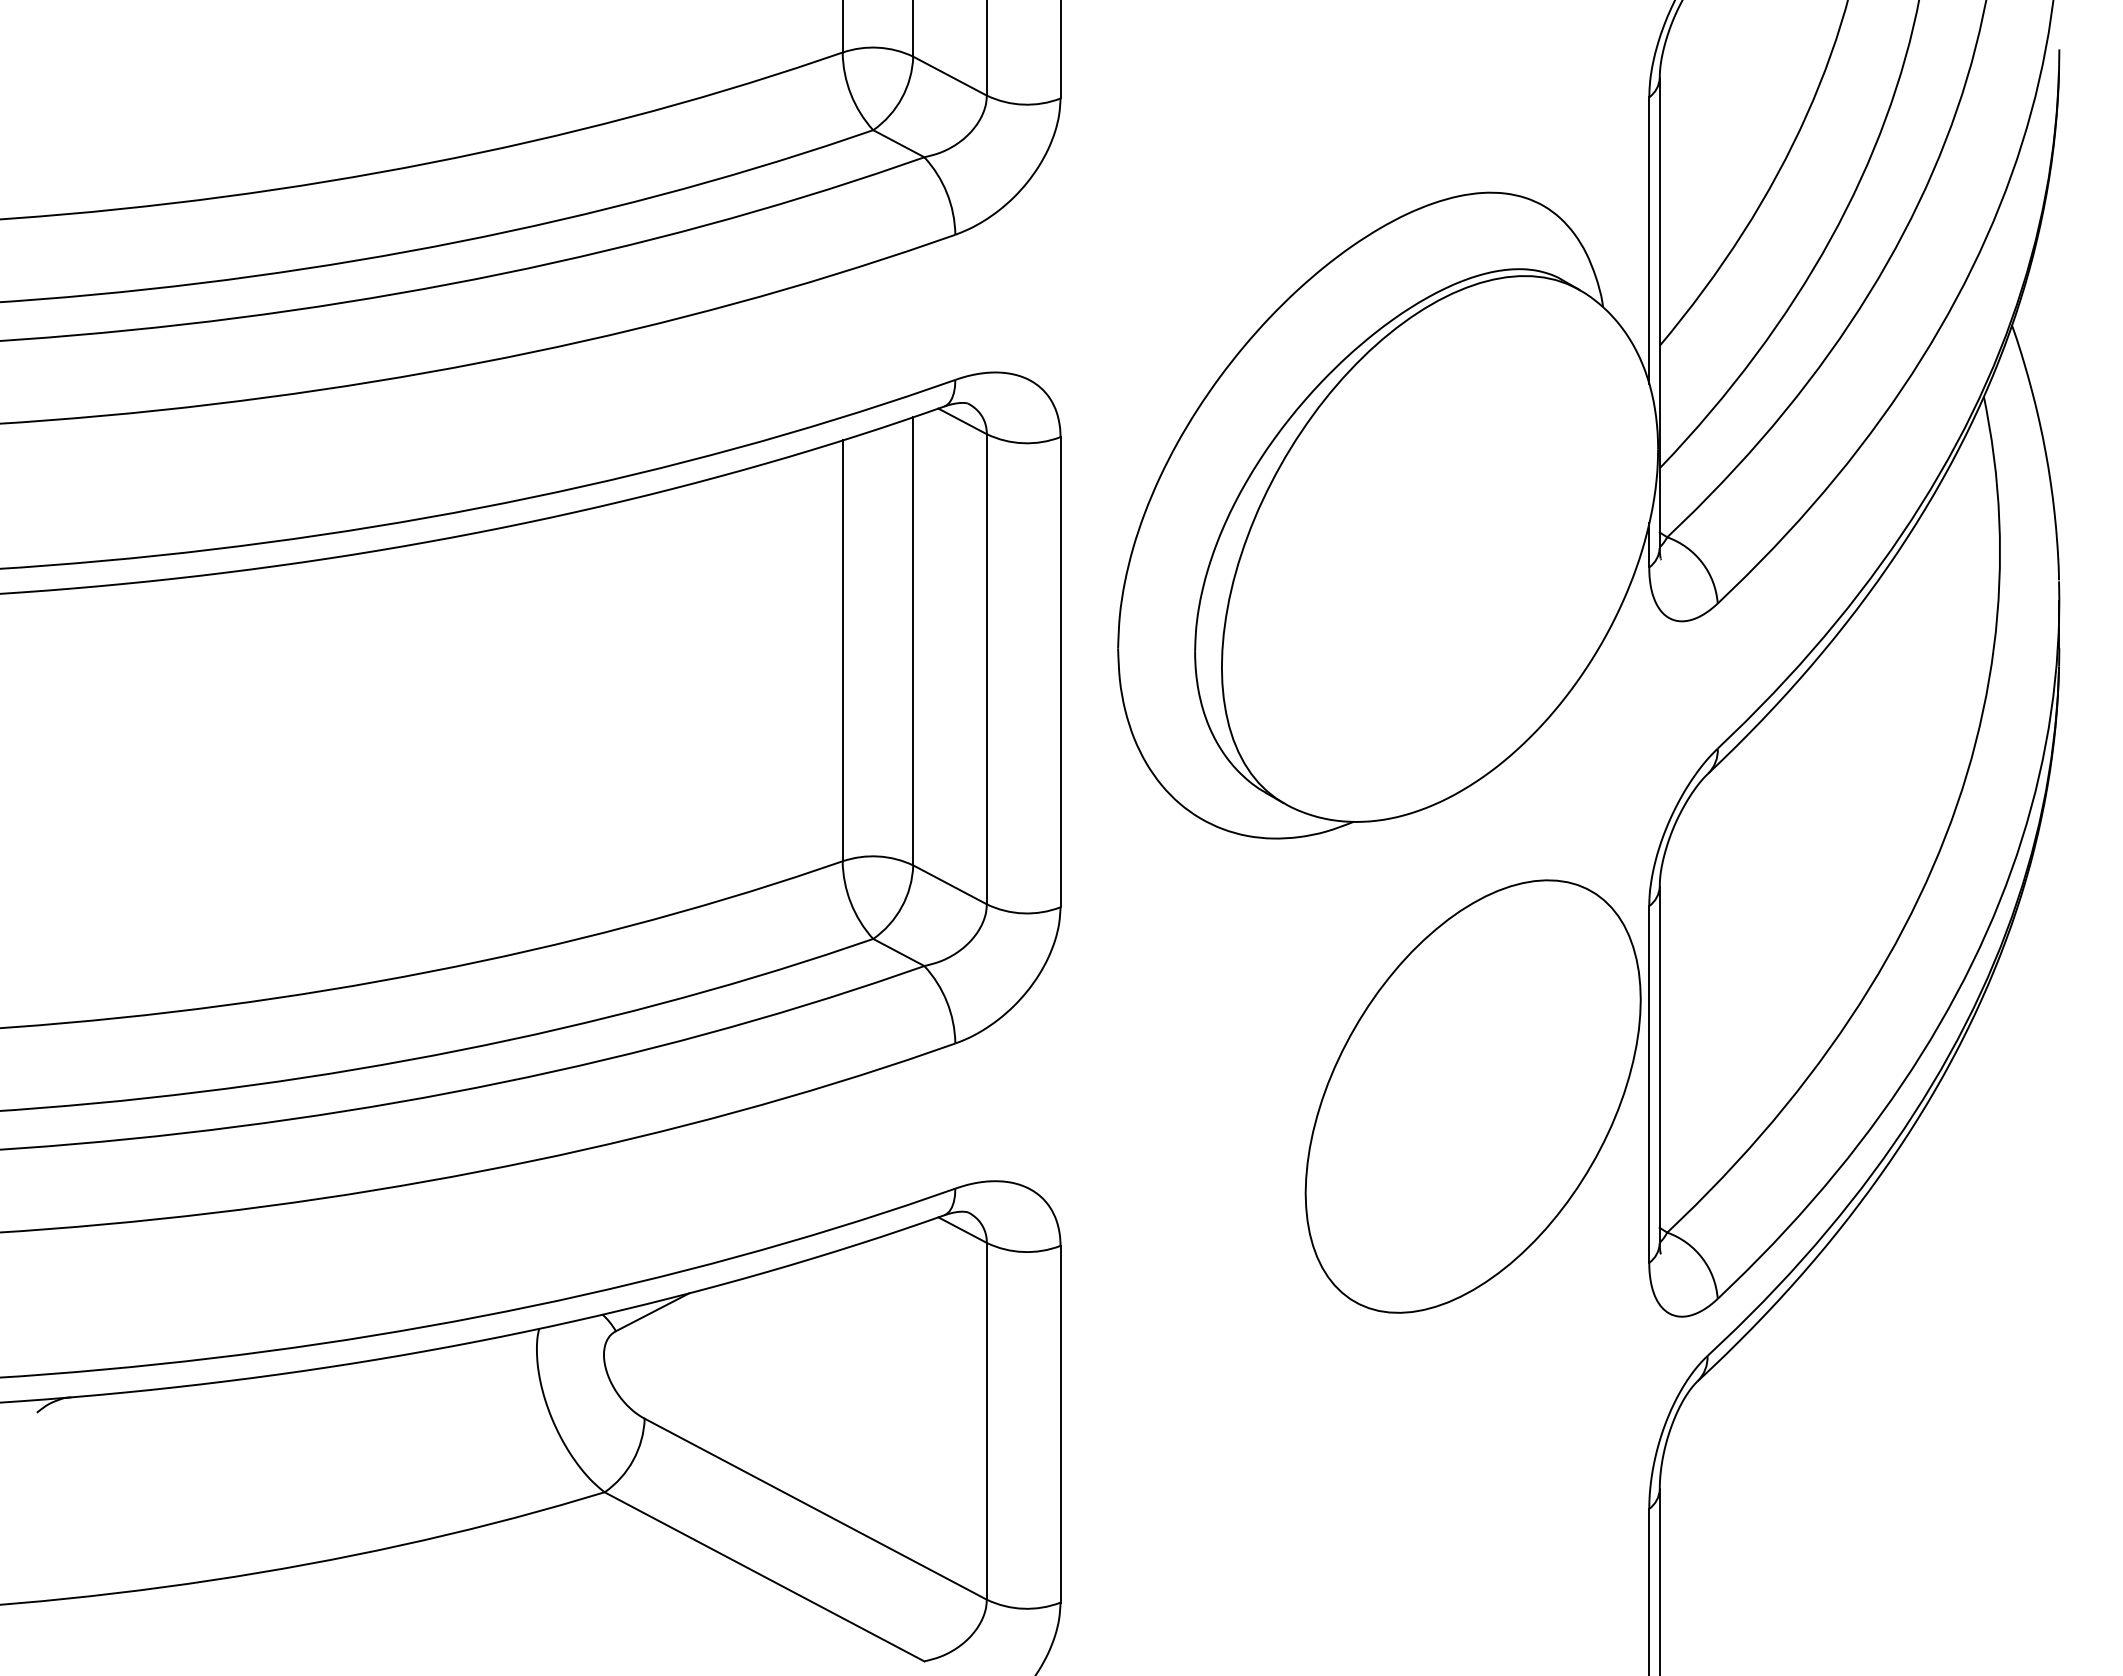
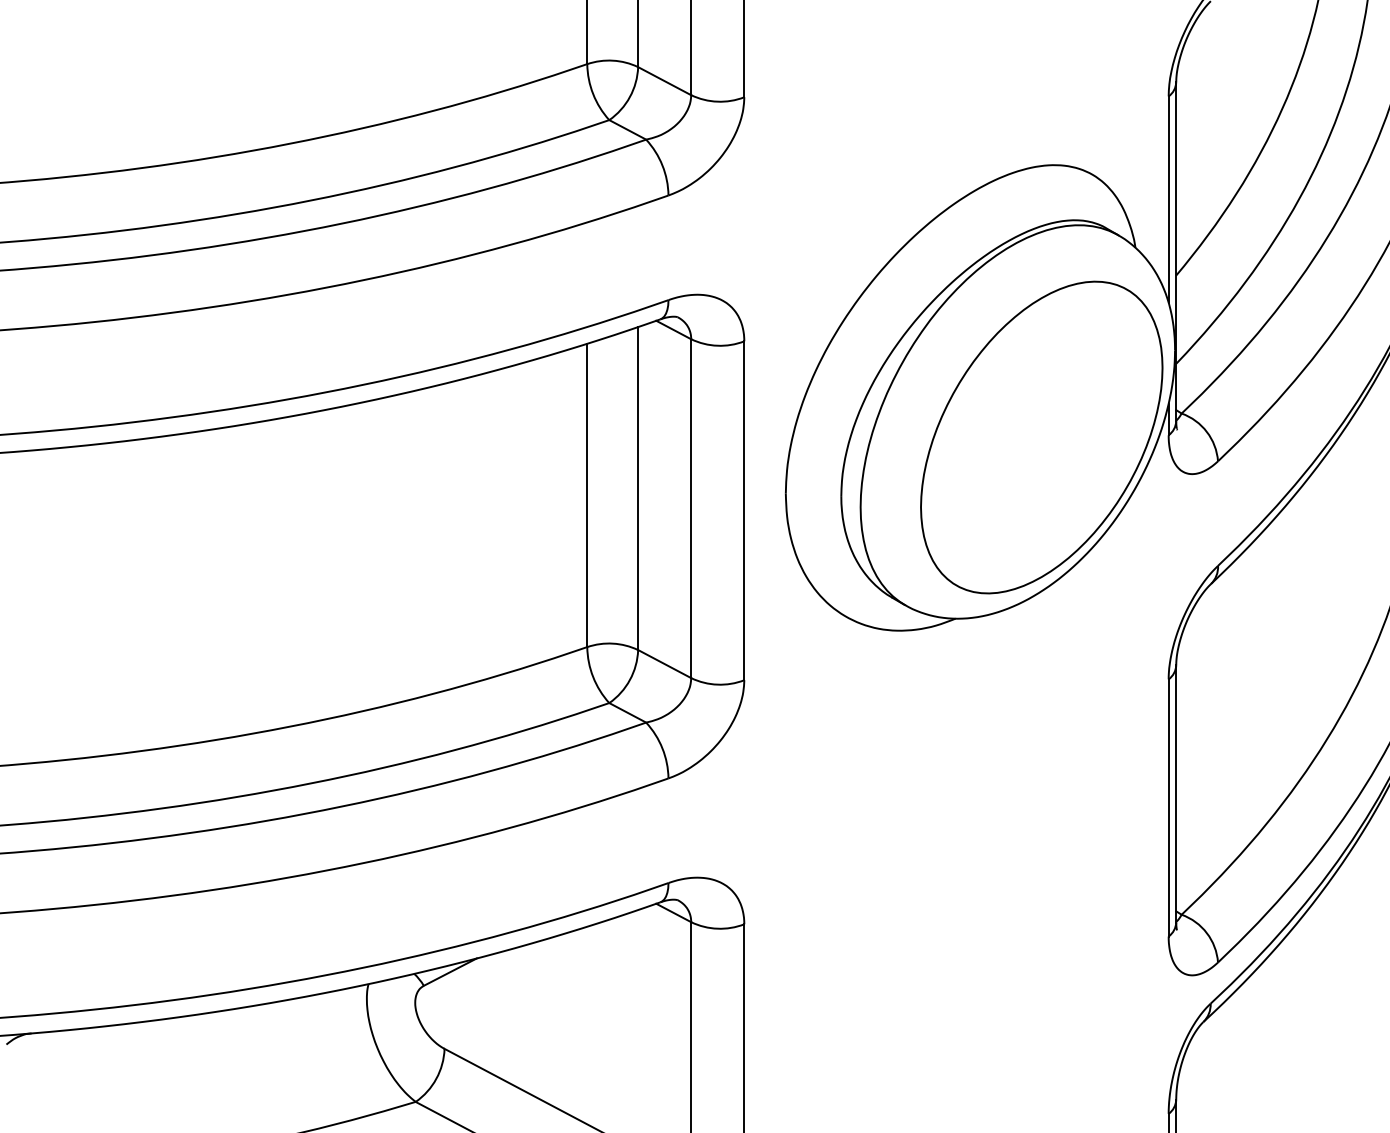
part: (1472, 1096) -> (1041, 437), moved

